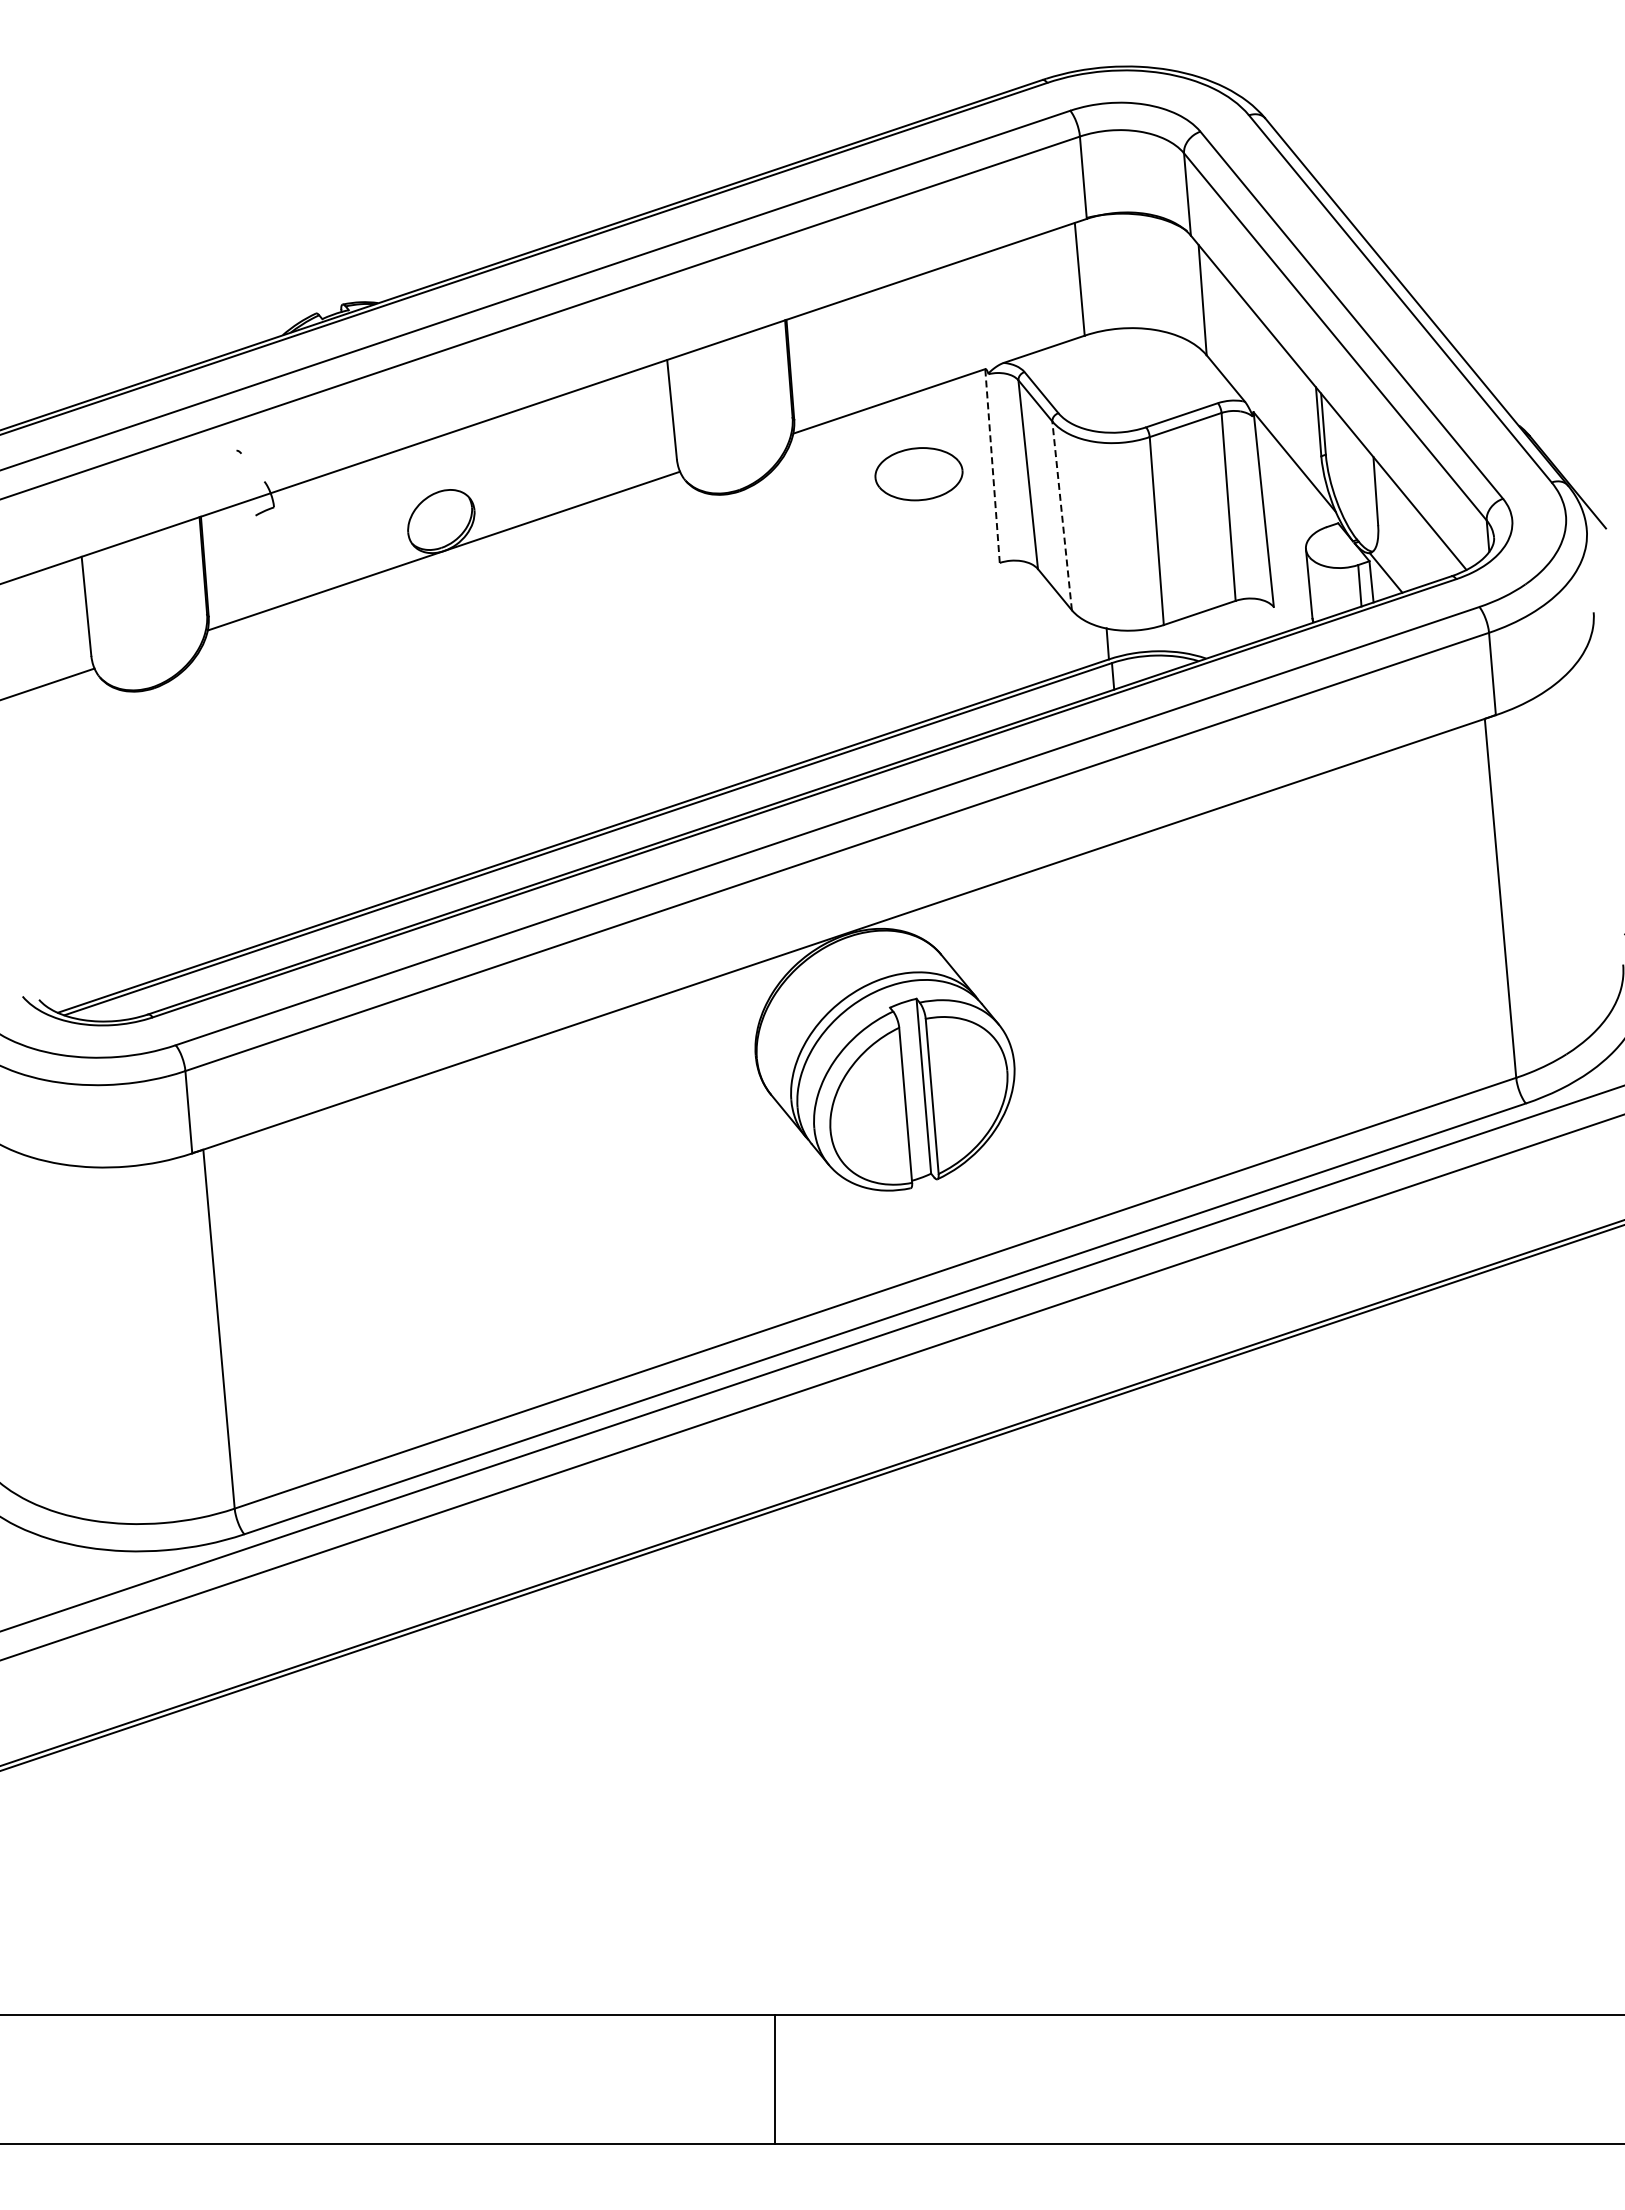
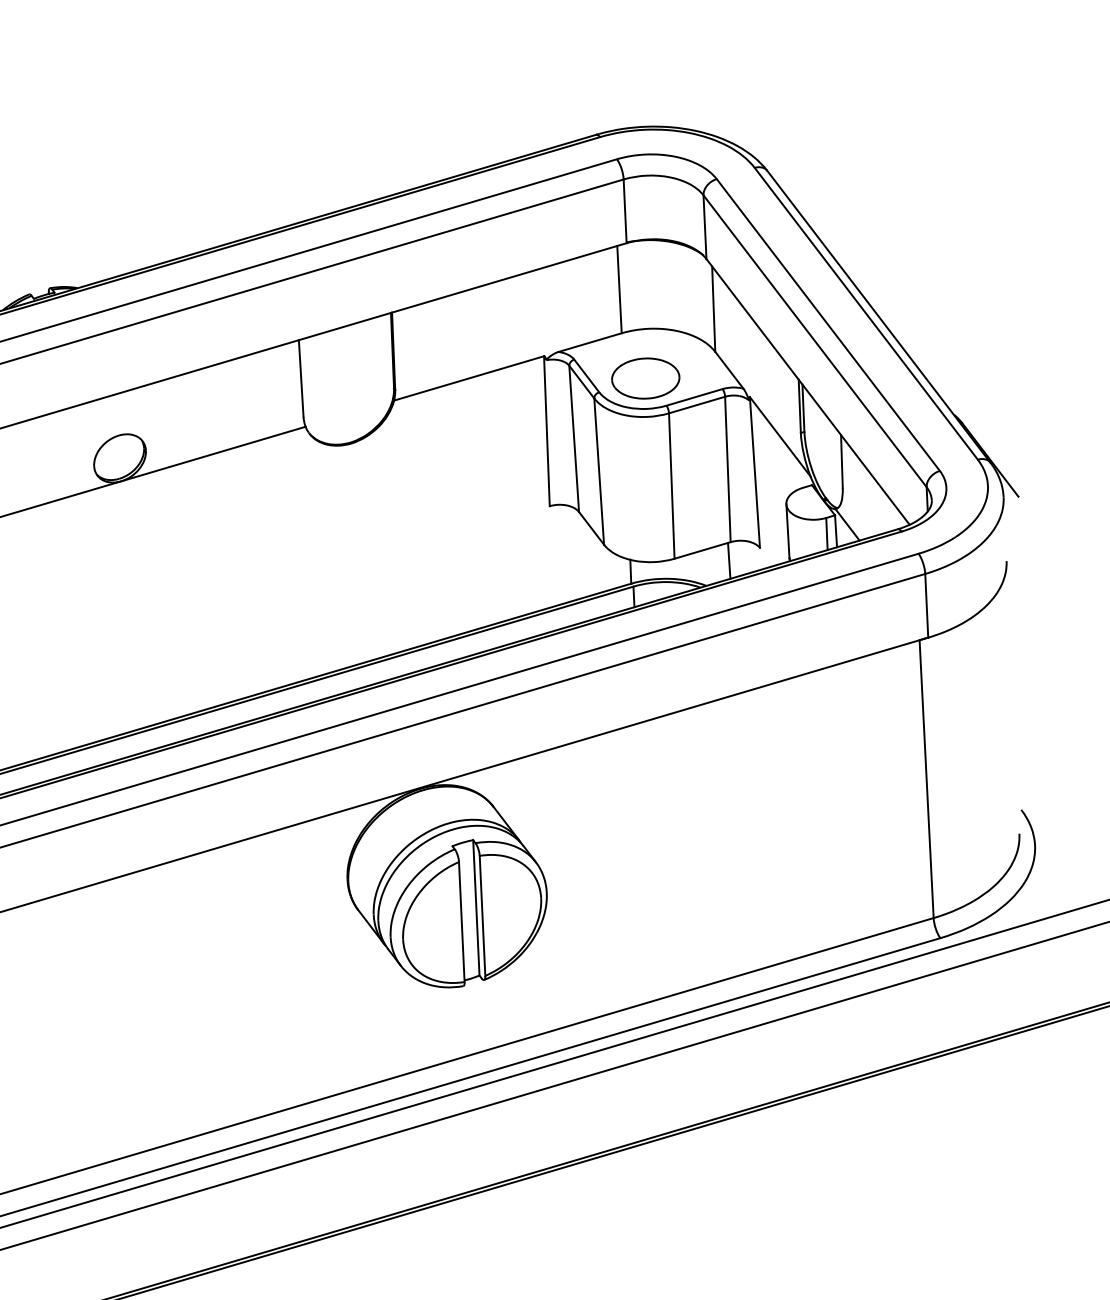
line: (992, 465) -> (546, 430), dashed -> solid
part: (918, 474) -> (645, 378), moved
line: (1062, 515) -> (599, 471), dashed -> solid
line: (1234, 625) -> (729, 561), added

